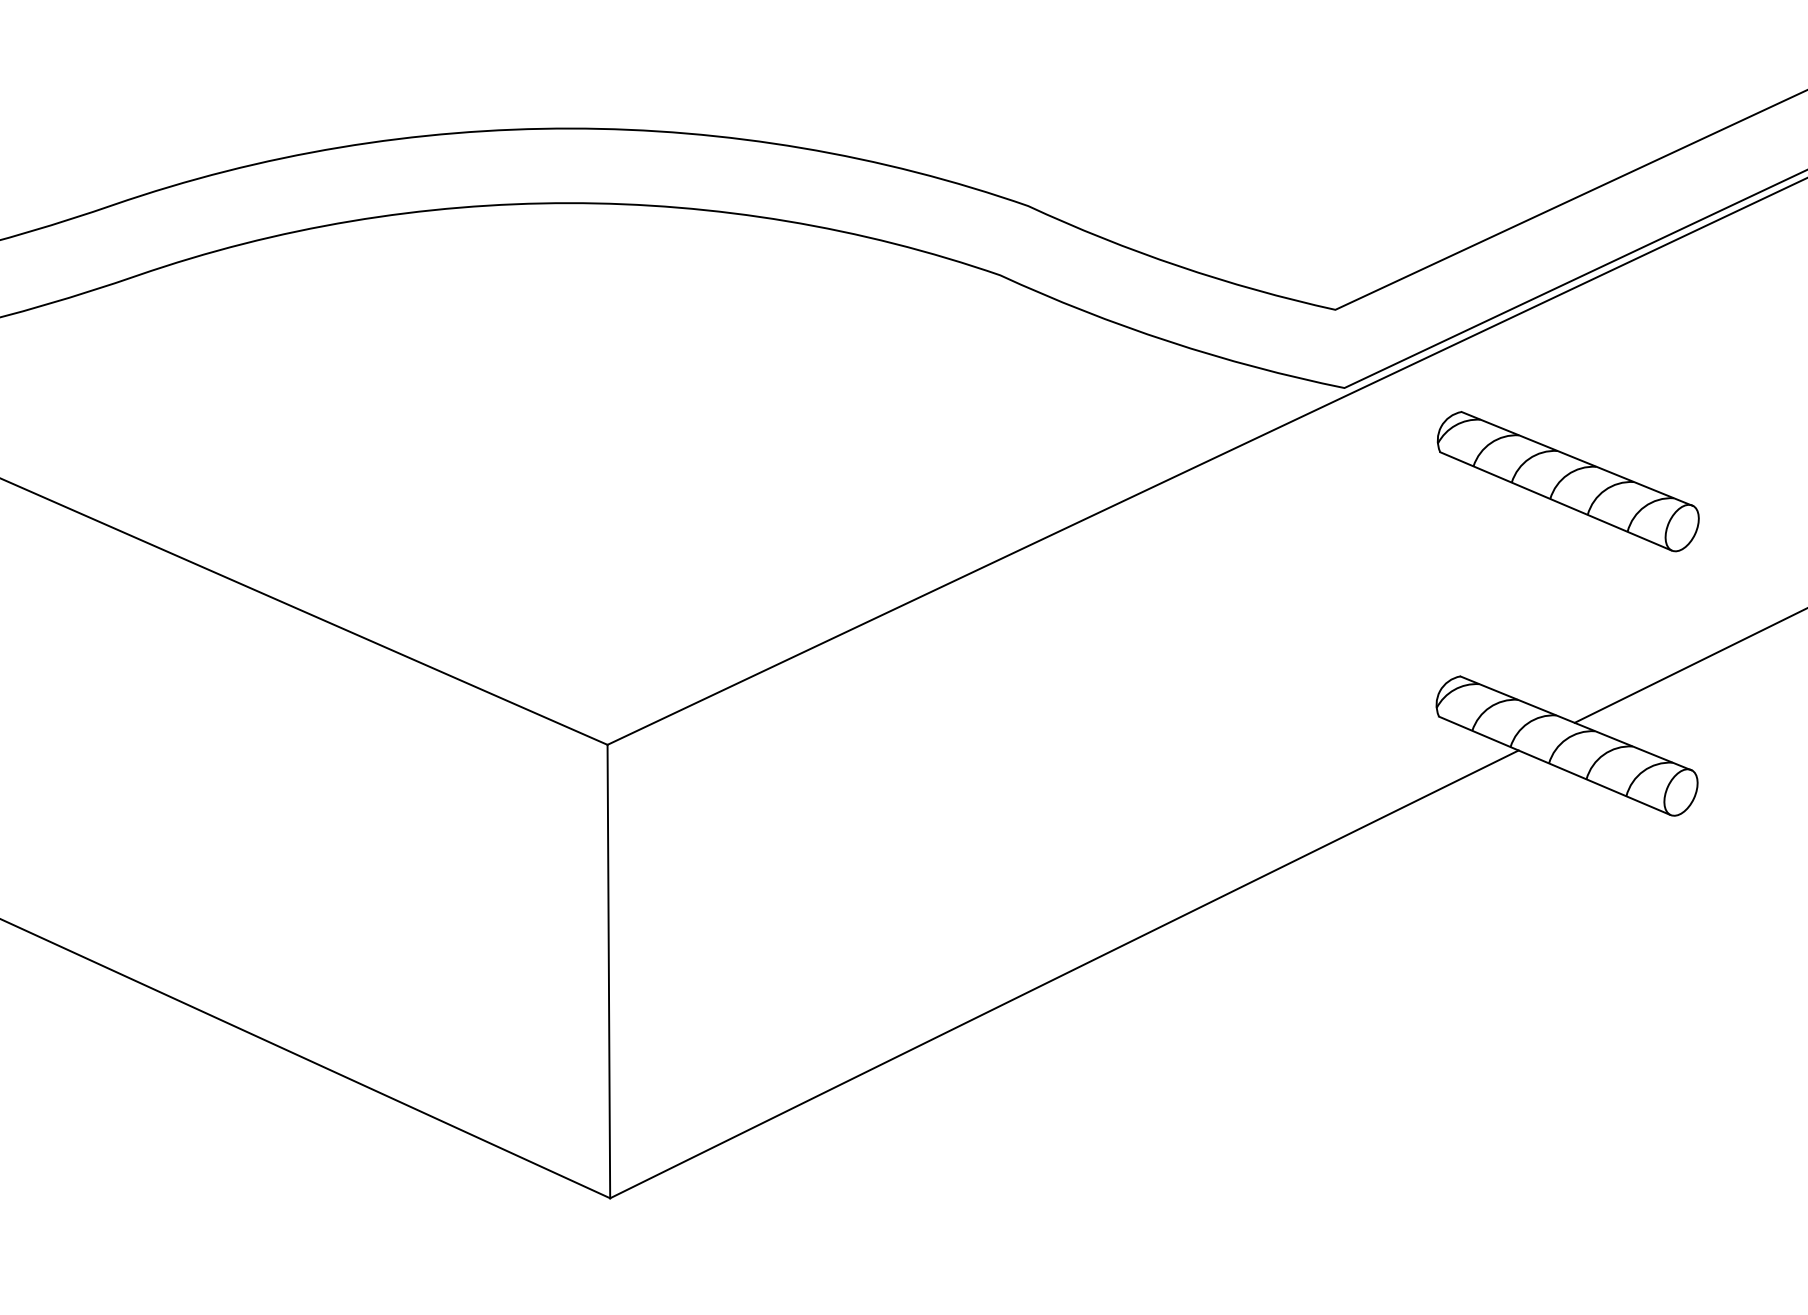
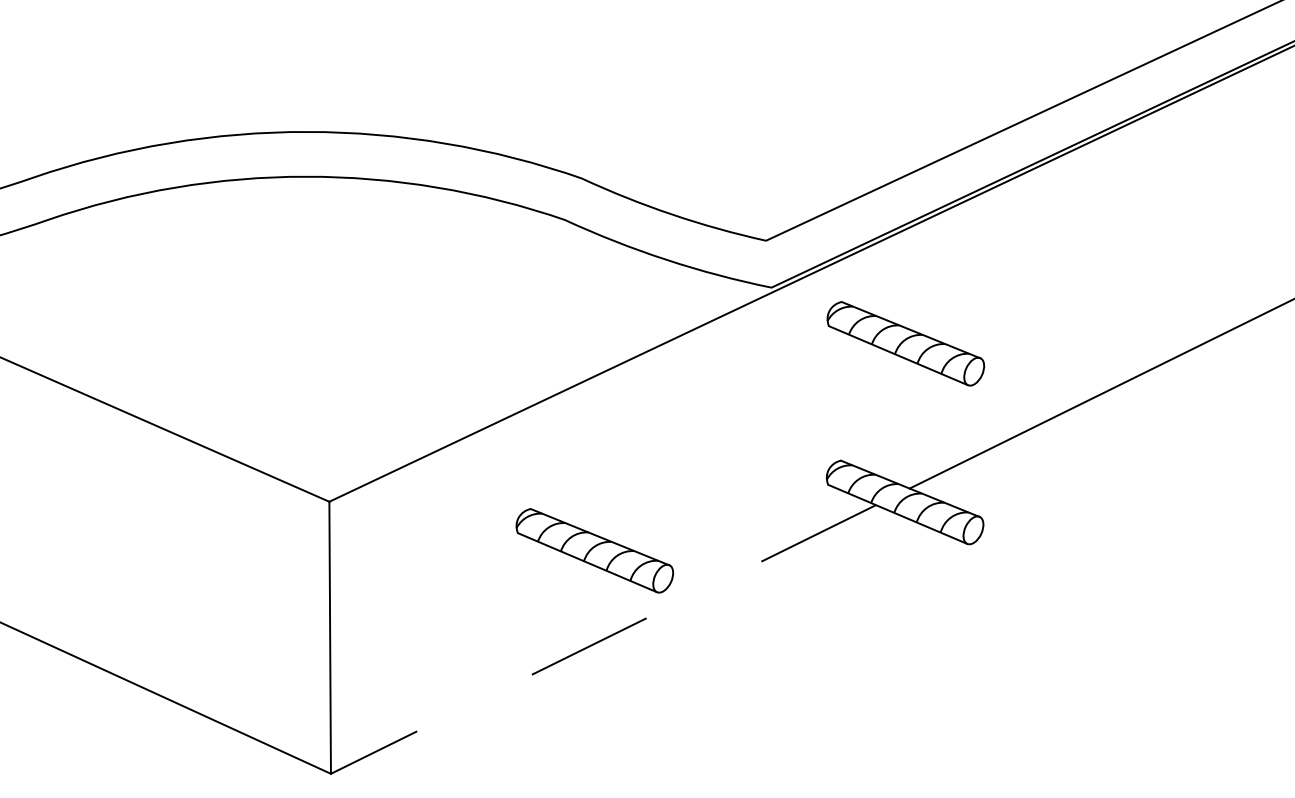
part: (1049, 826) -> (594, 550), added
line: (1064, 974) -> (603, 639), solid -> dashed

